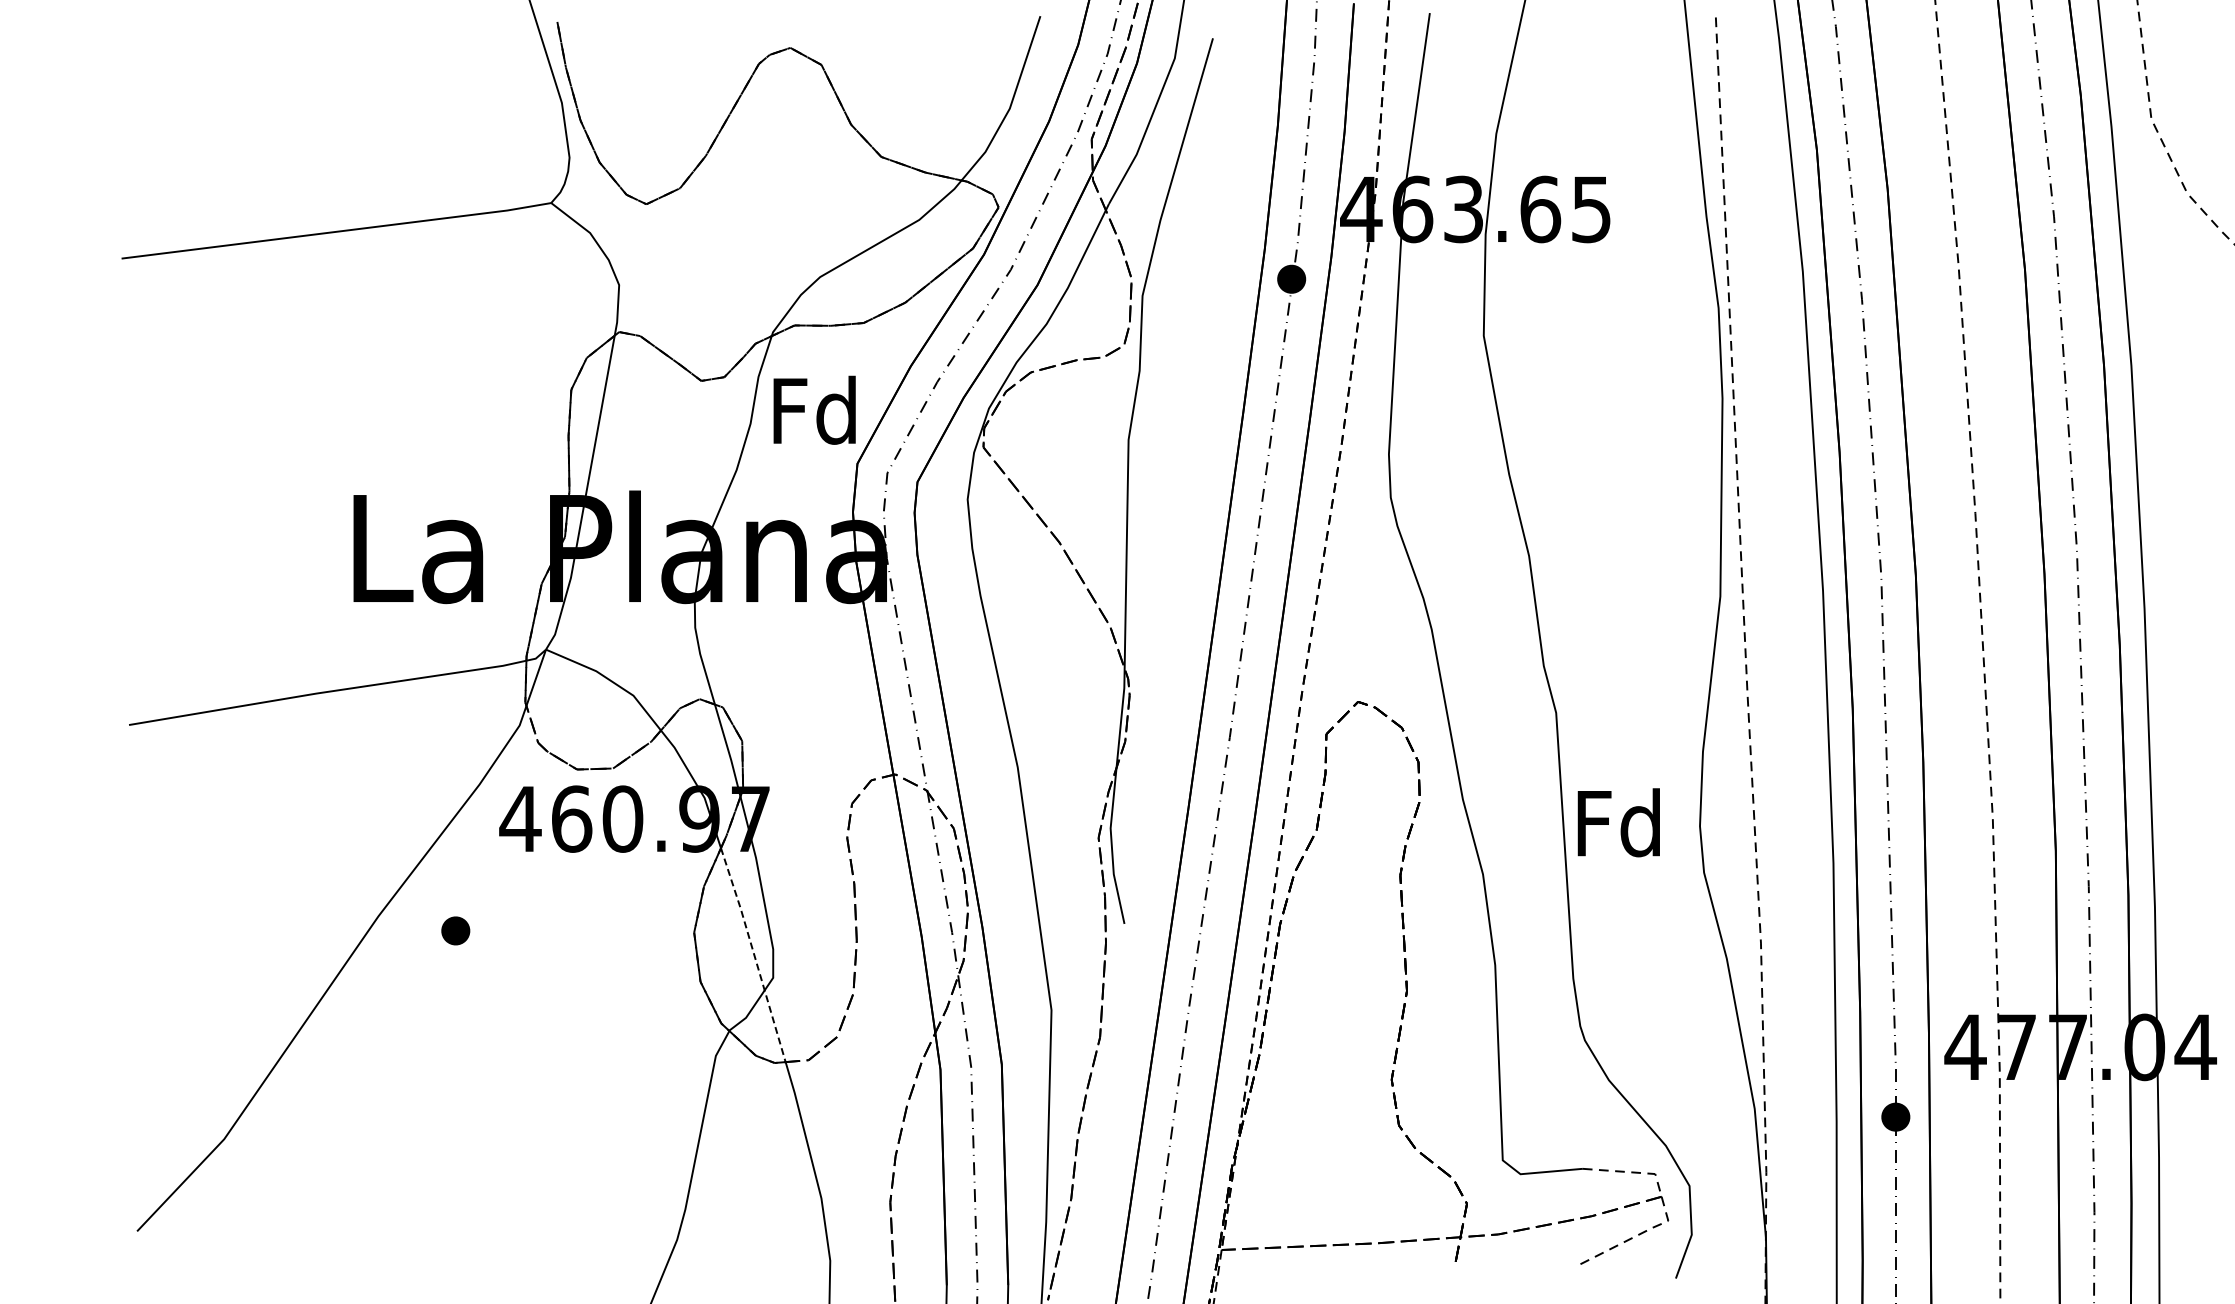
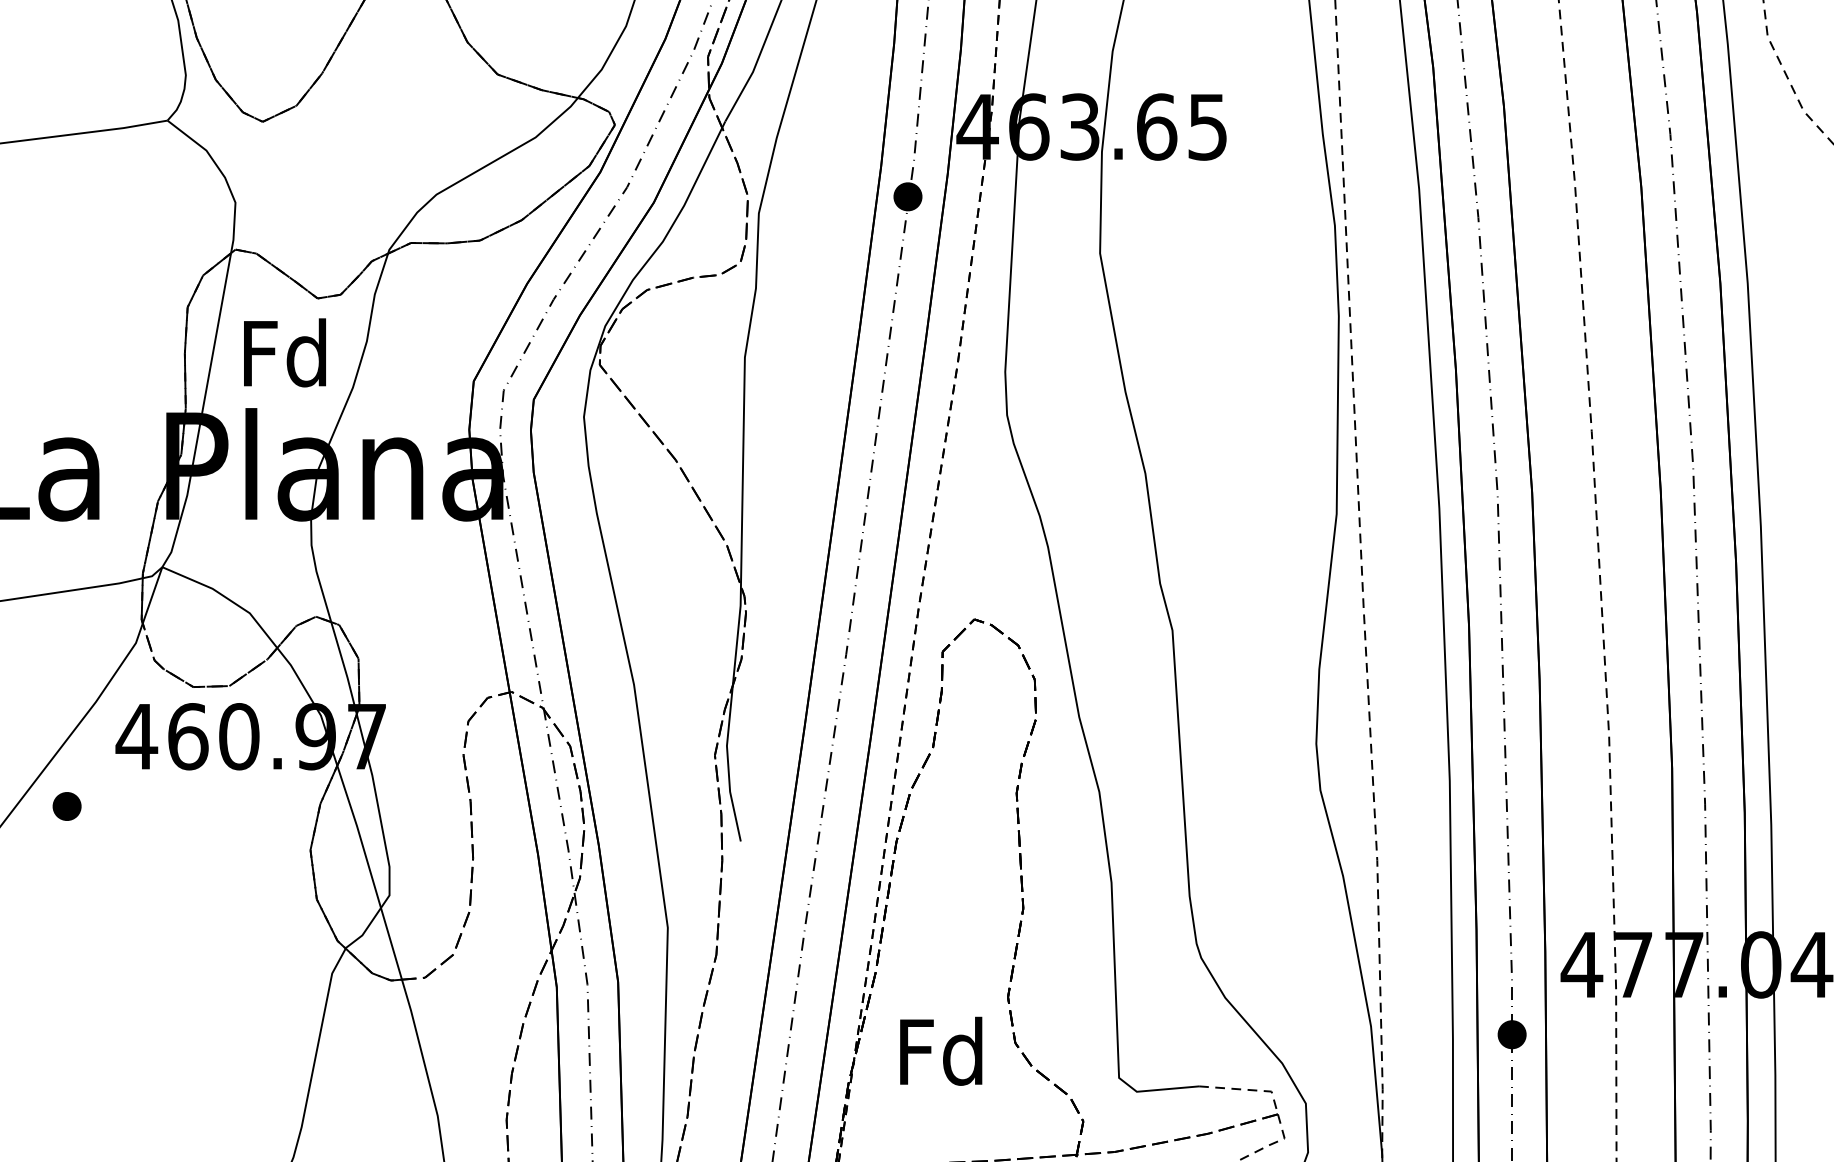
text: (814, 409) -> (284, 352), moved
text: (1618, 822) -> (940, 1051), moved
part: (455, 930) -> (66, 806), moved
line: (754, 954) -> (370, 872), dashed -> solid

